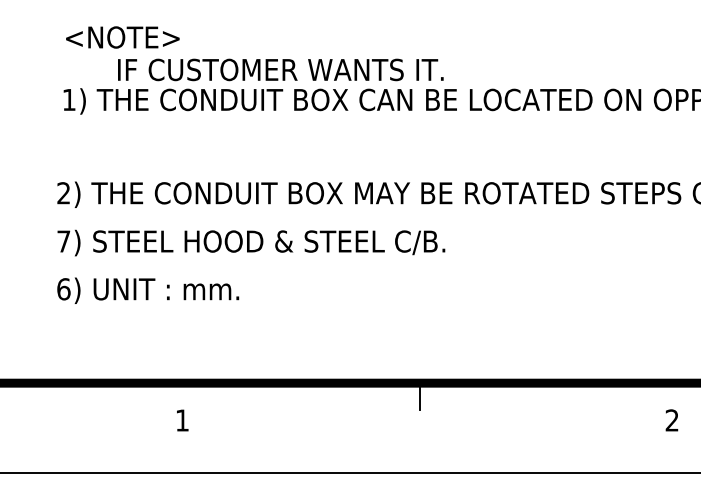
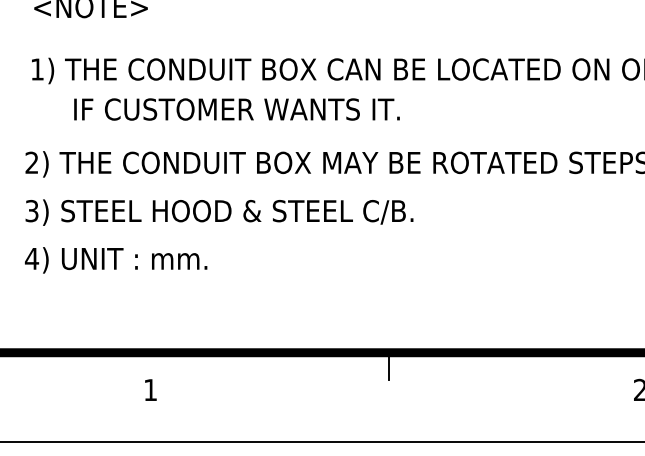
text: (280, 69) -> (236, 109), moved
text: (63, 241) -> (31, 211), 7) -> 3)
text: (63, 289) -> (31, 259), 6) -> 4)

